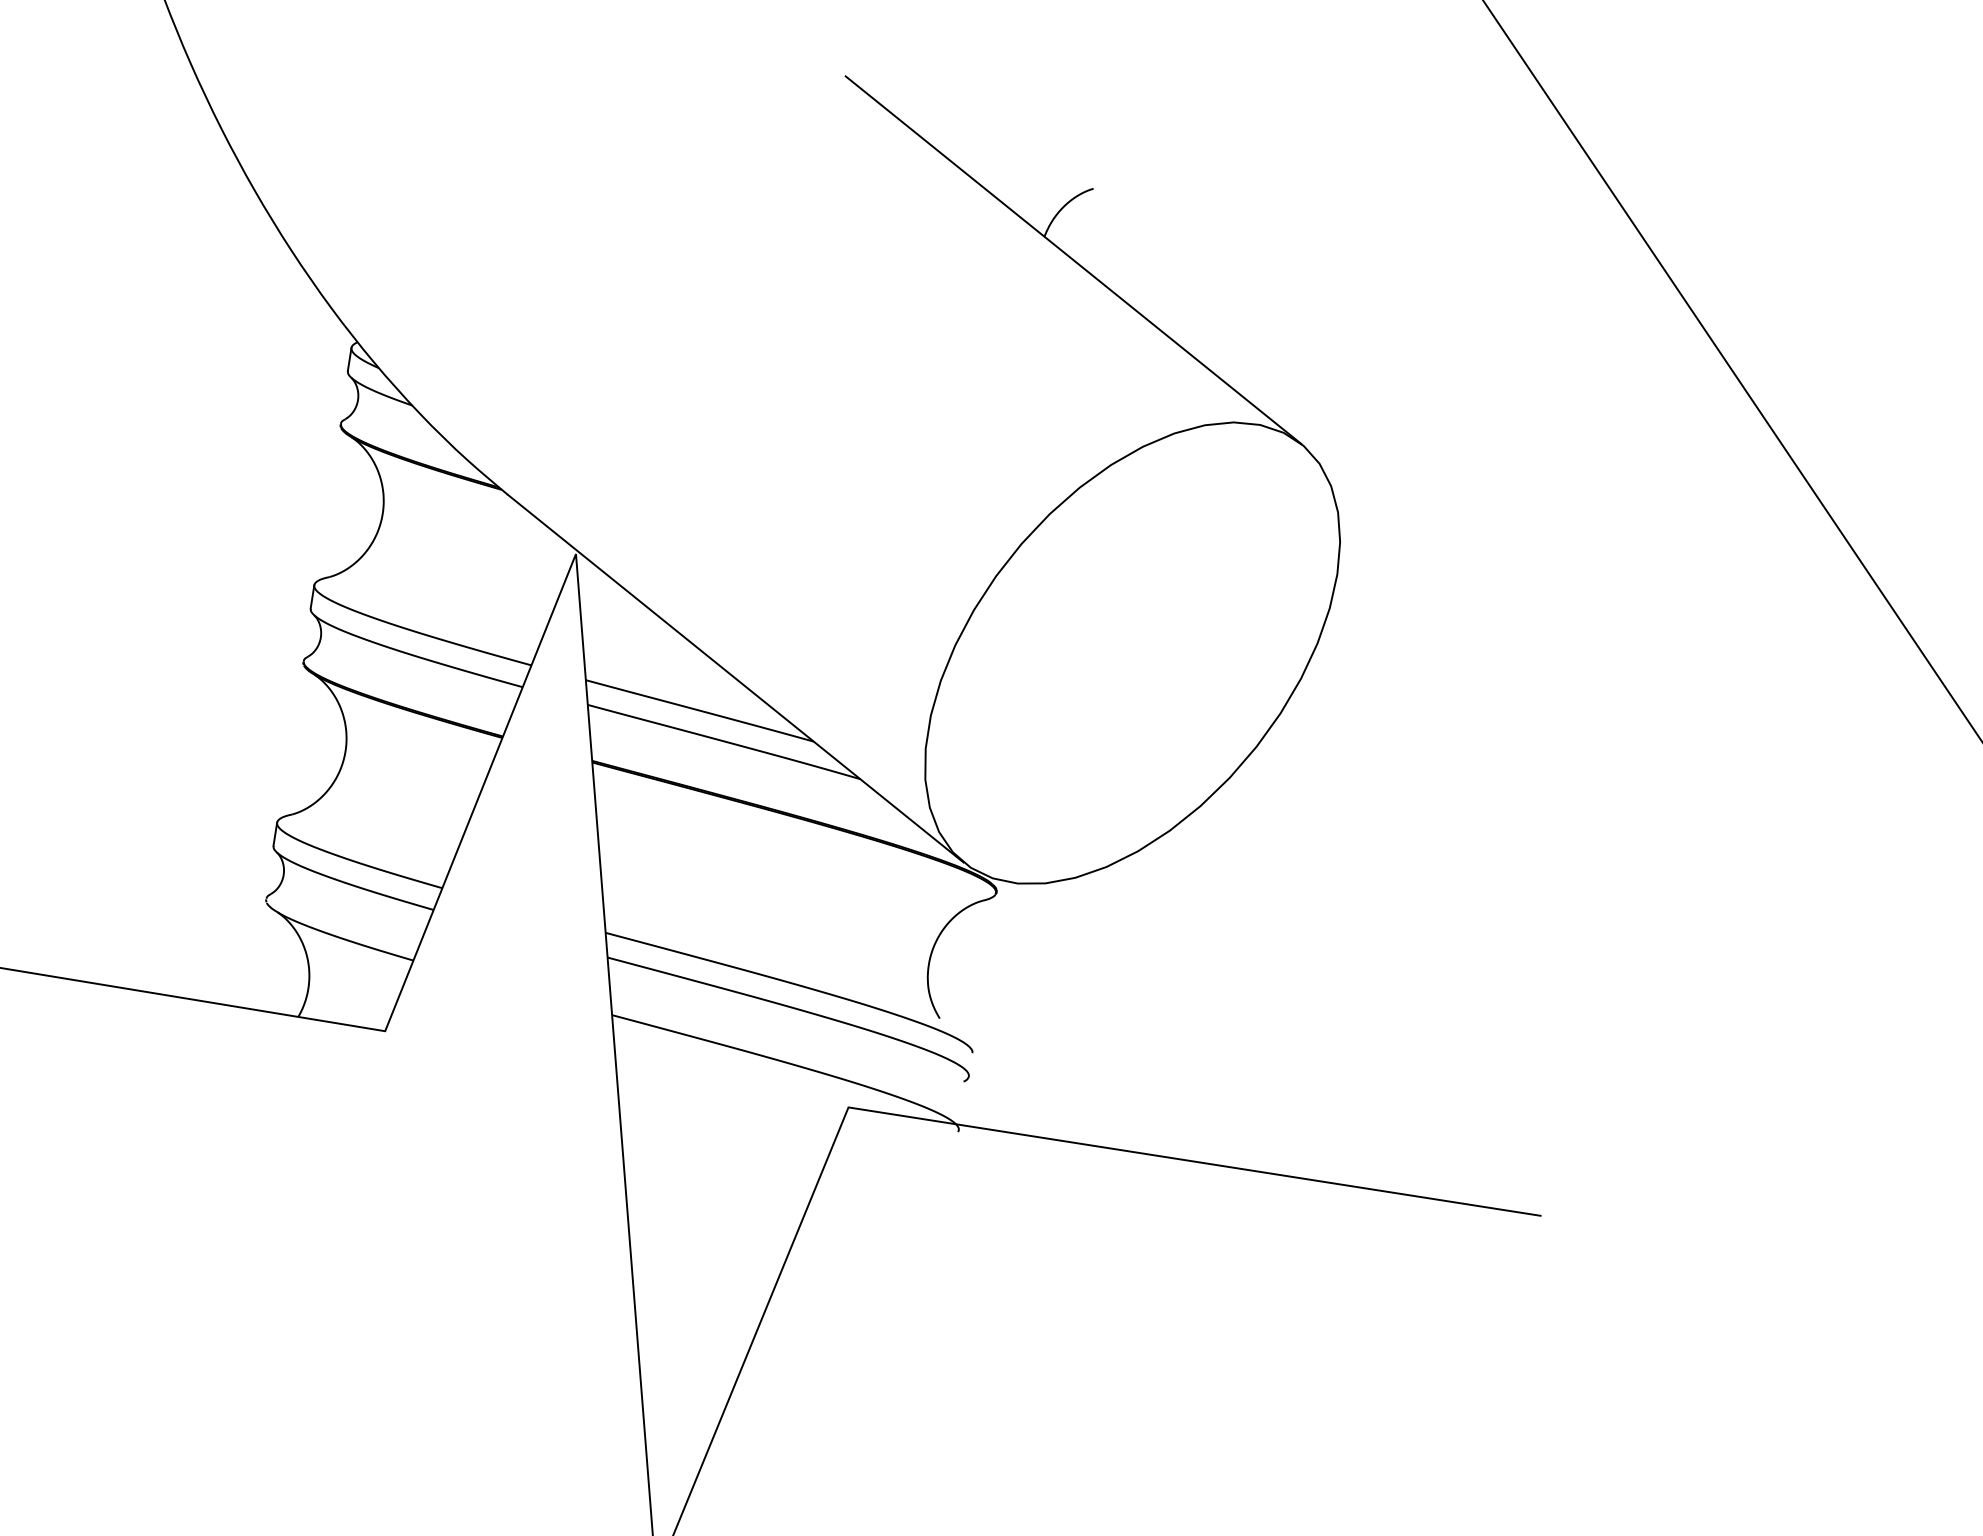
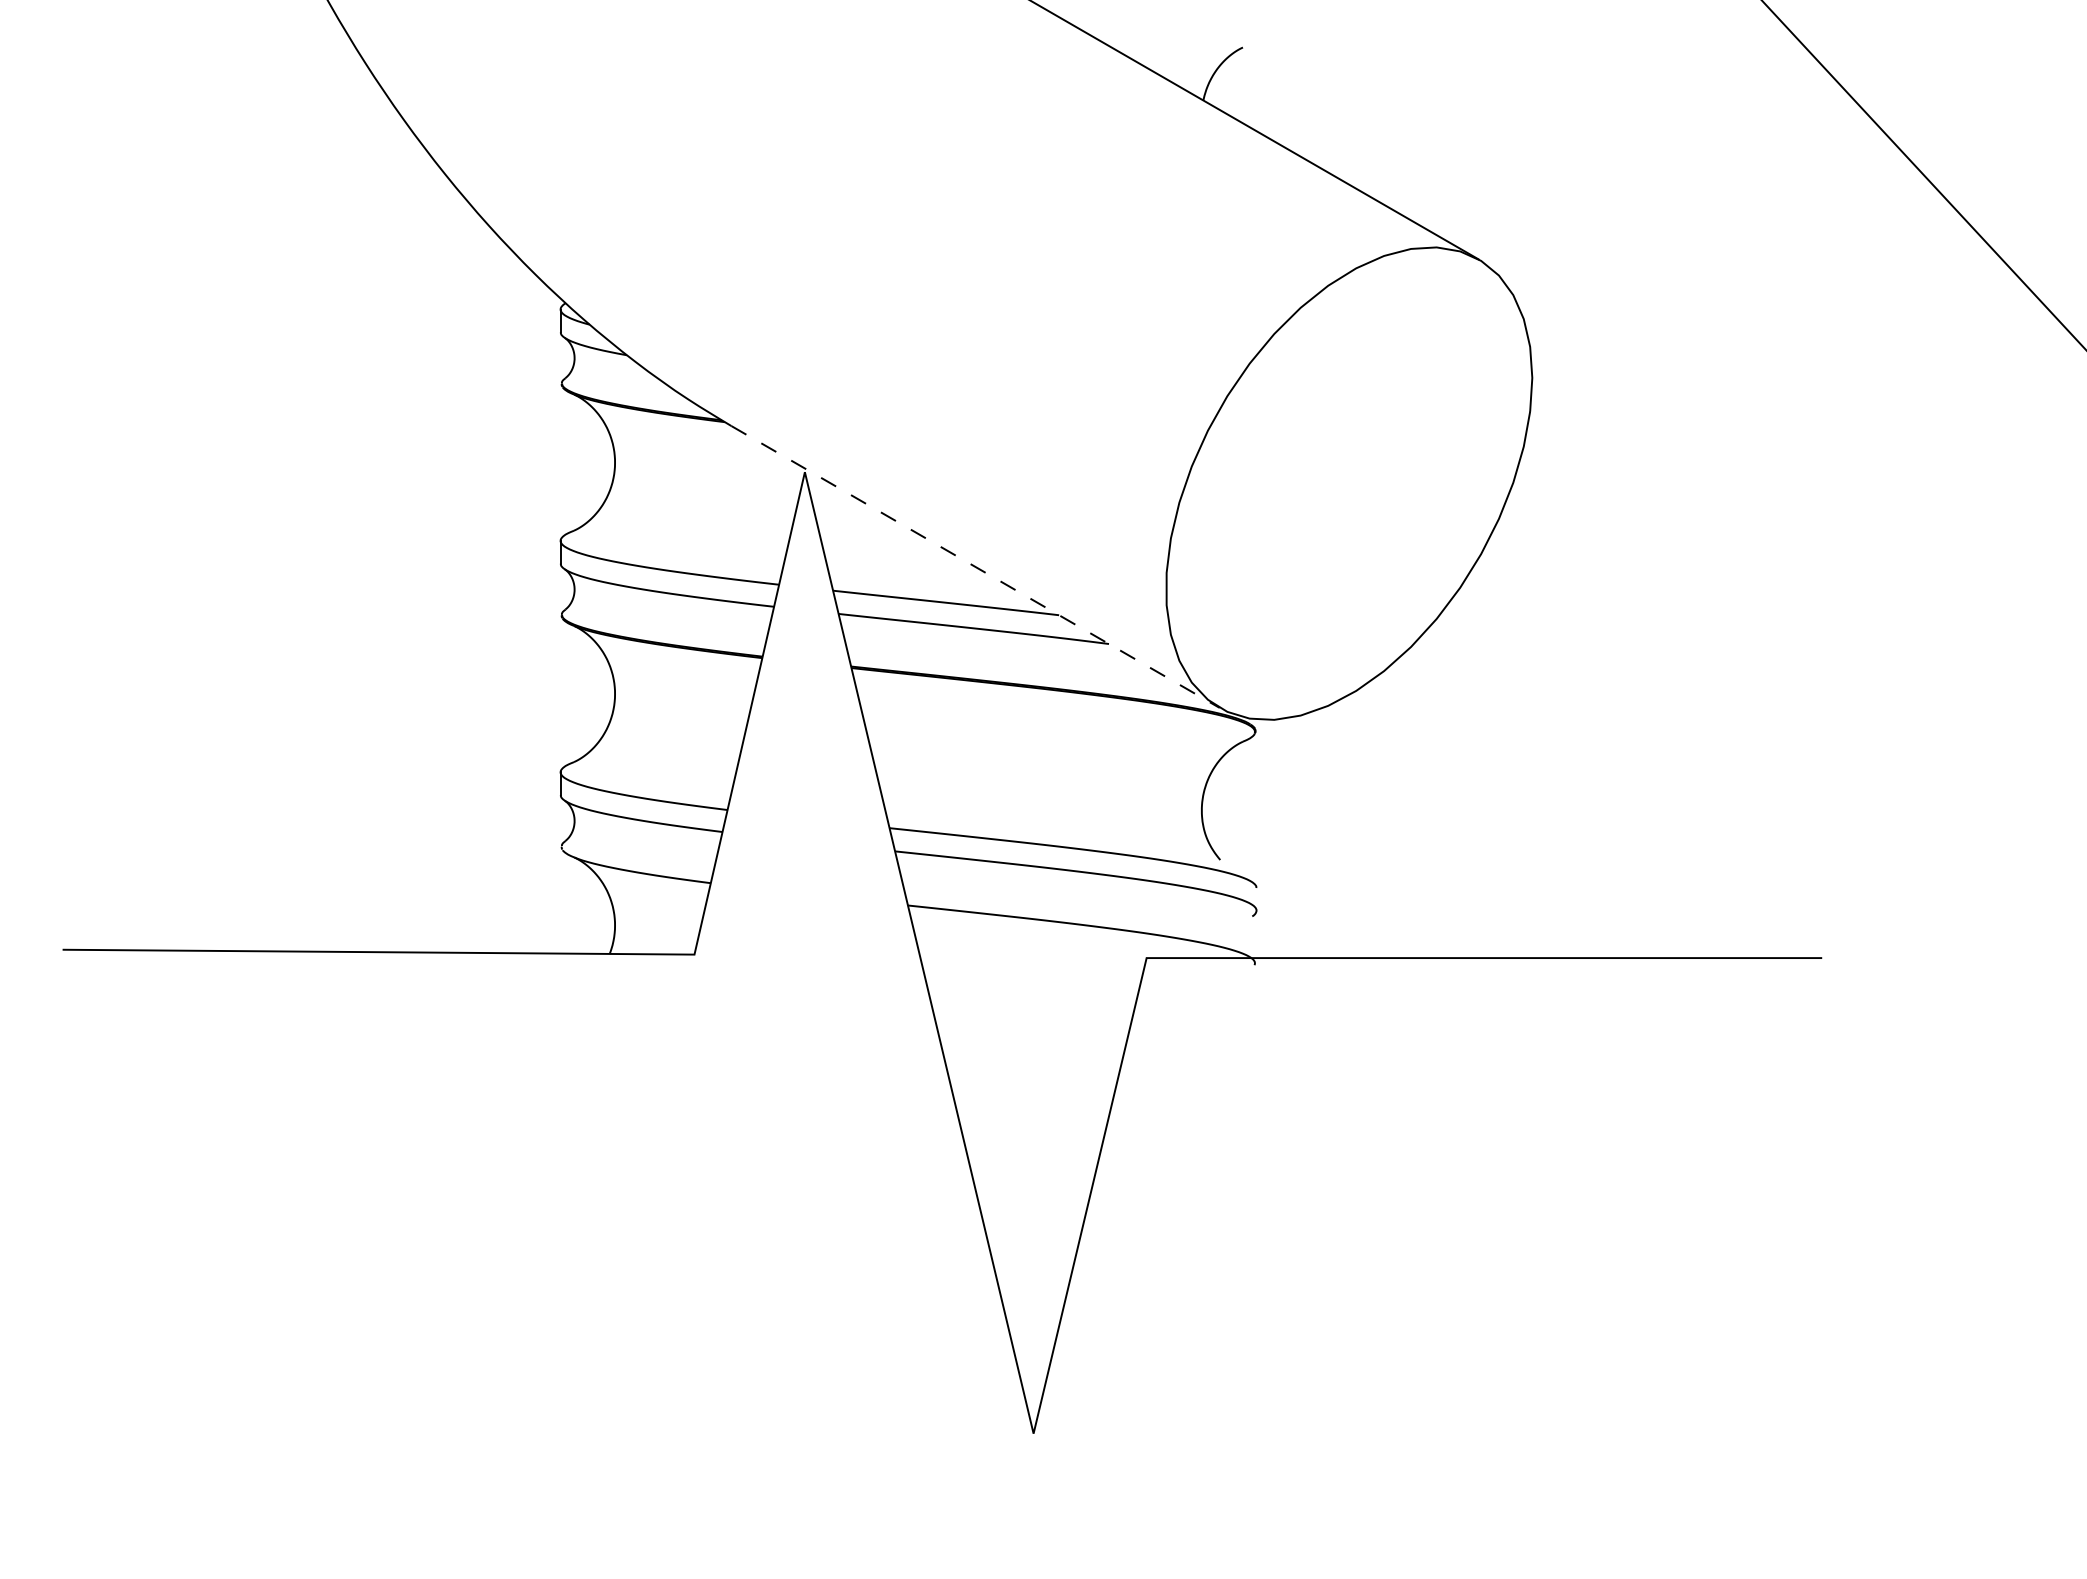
line: (735, 679) -> (975, 567), solid -> dashed

